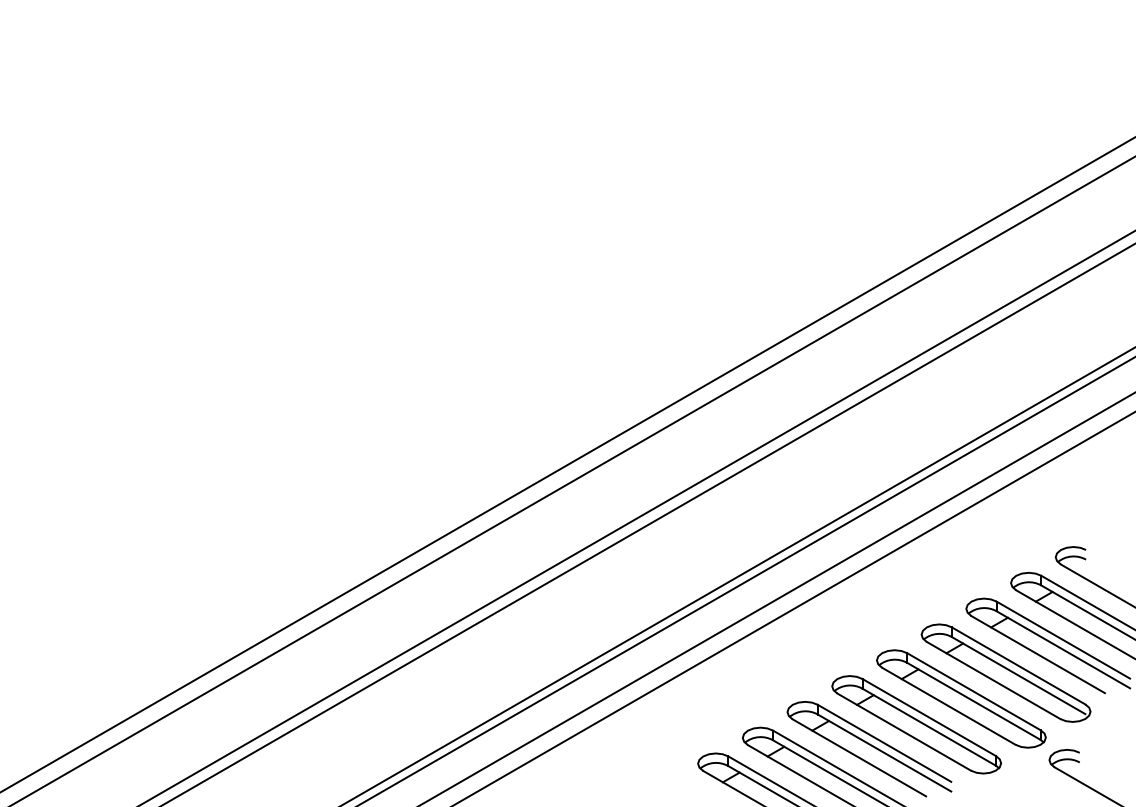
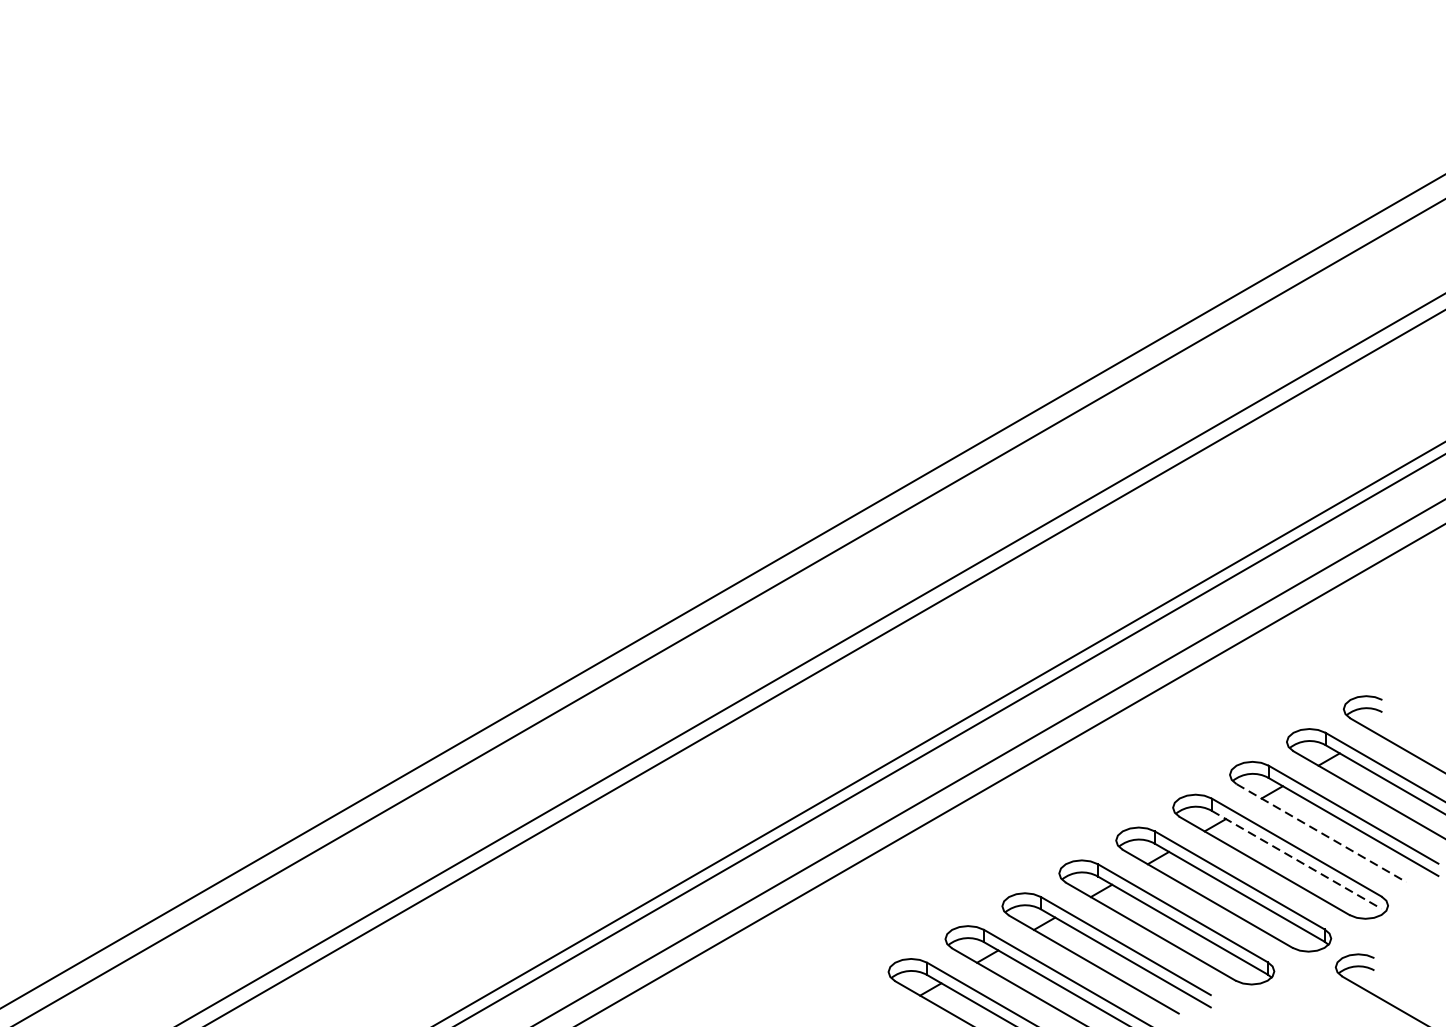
line: (1038, 654) -> (1321, 832), solid -> dashed
line: (1019, 675) -> (1297, 859), solid -> dashed

